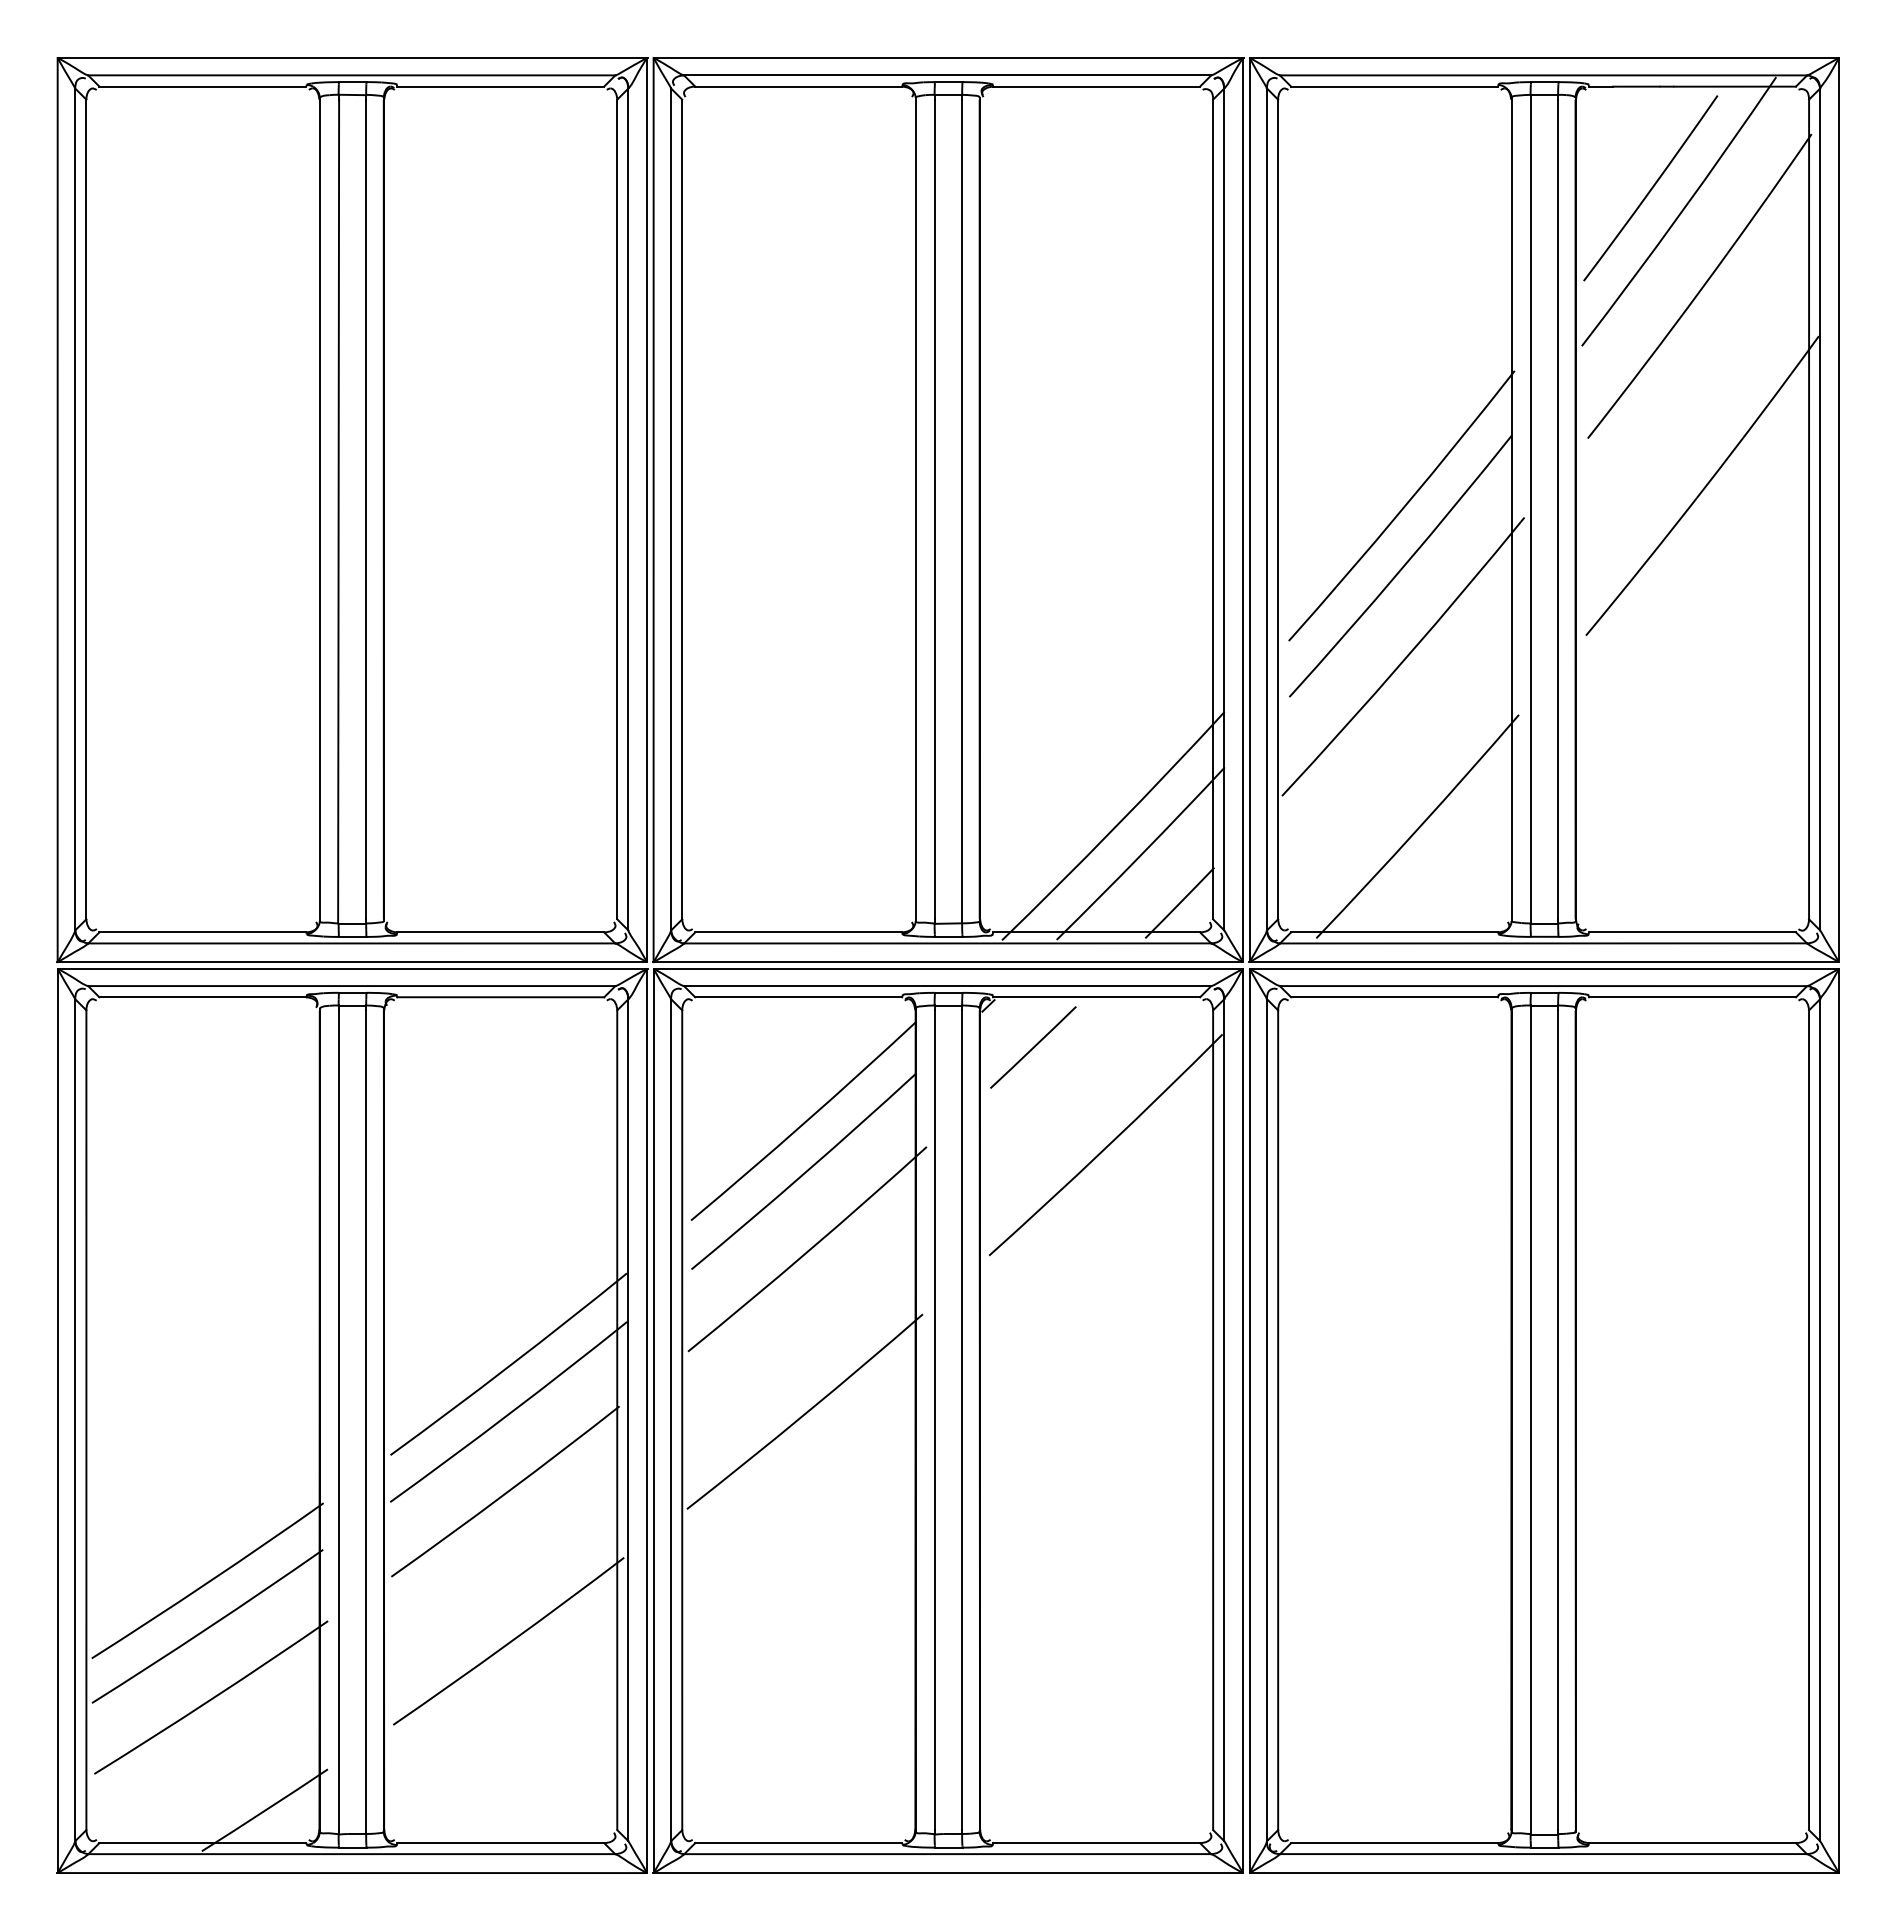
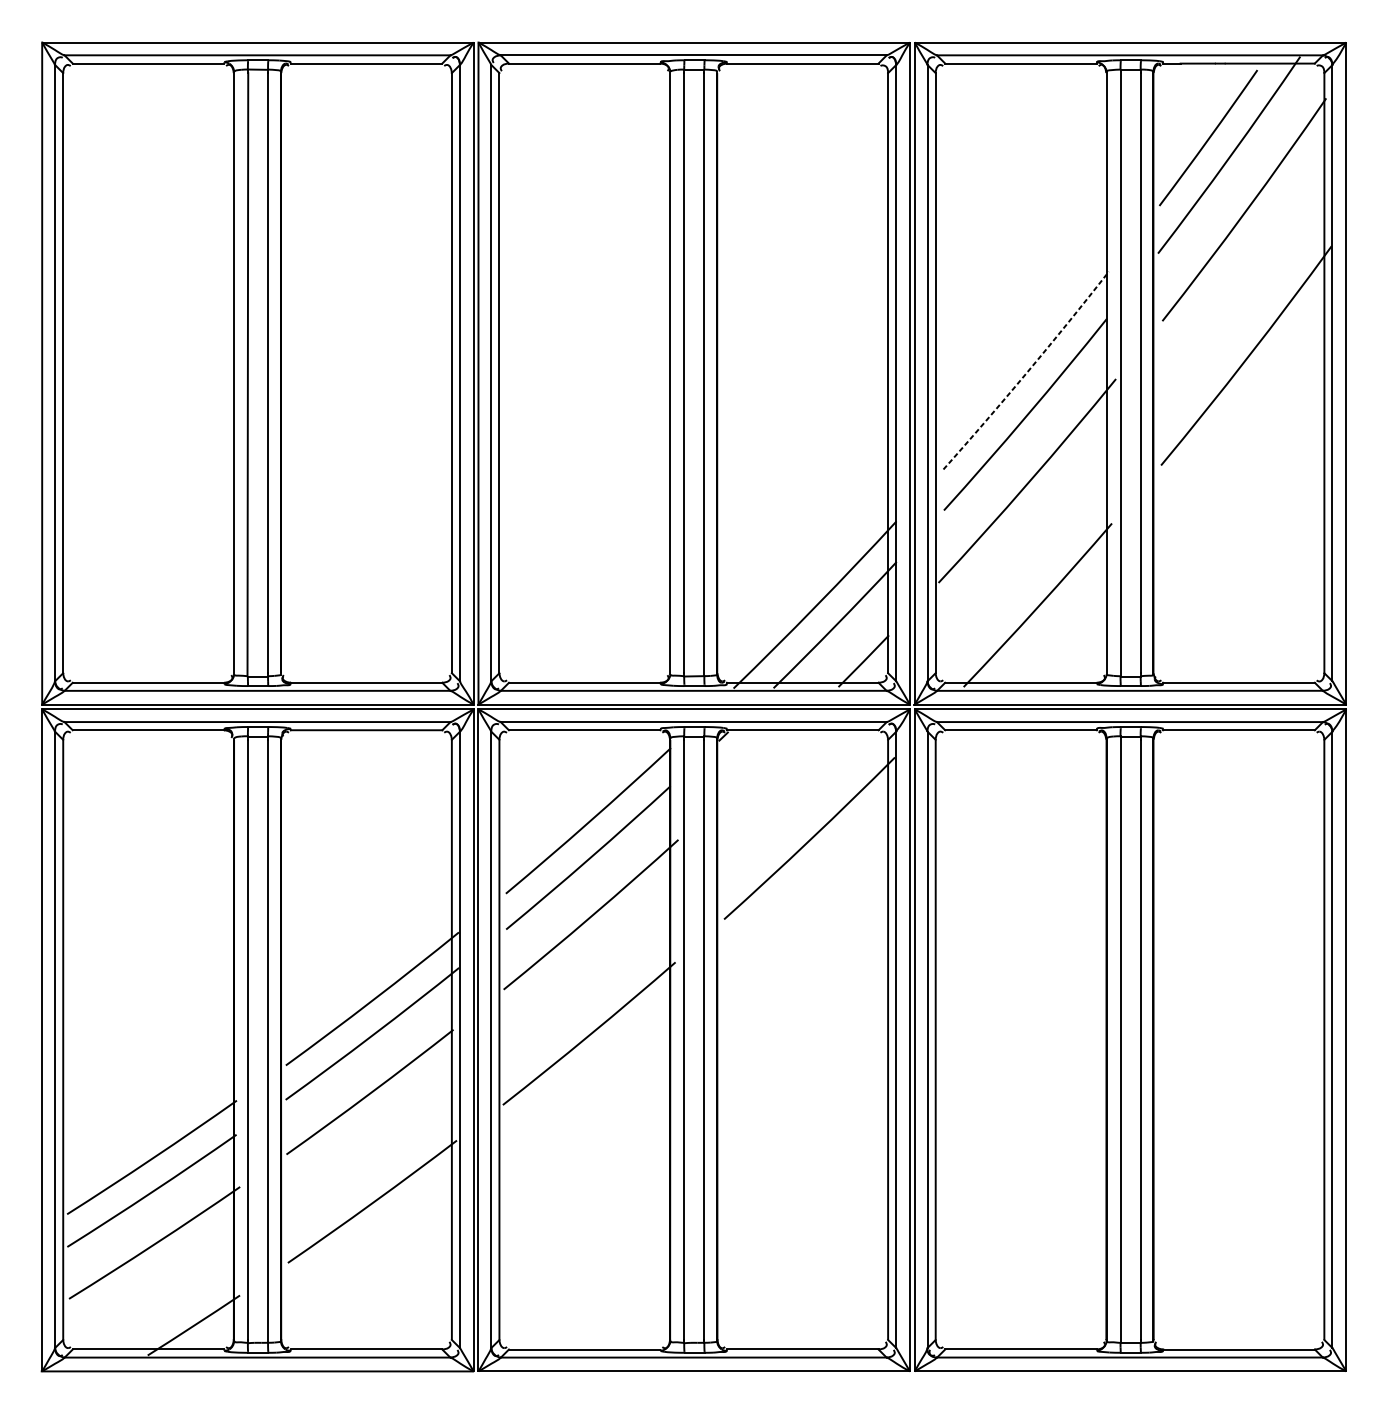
arc: (1403, 507) -> (1027, 371), solid -> dashed
line: (1033, 1047) -> (756, 767), removed

